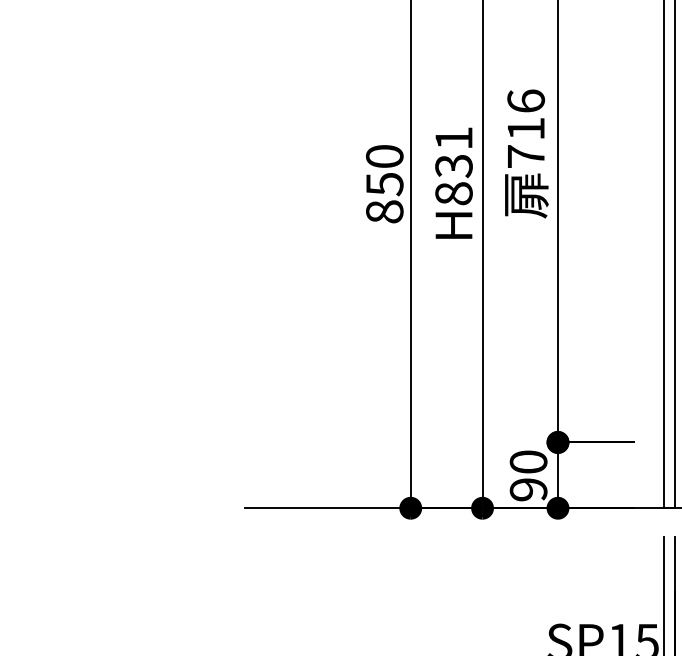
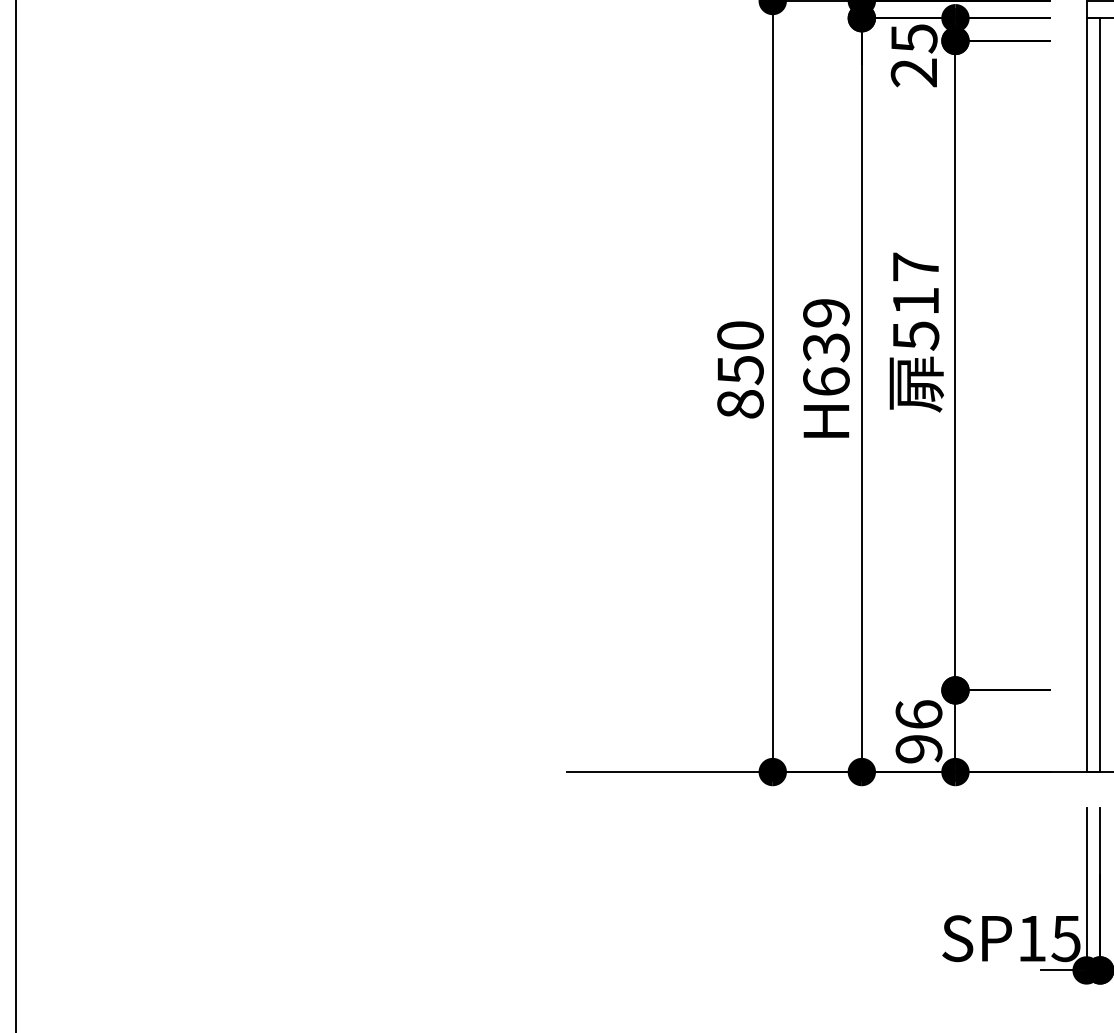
text: (525, 129) -> (915, 301), 716 -> 517
text: (454, 166) -> (826, 347), H831 -> H639
text: (528, 461) -> (918, 714), 90 -> 96

